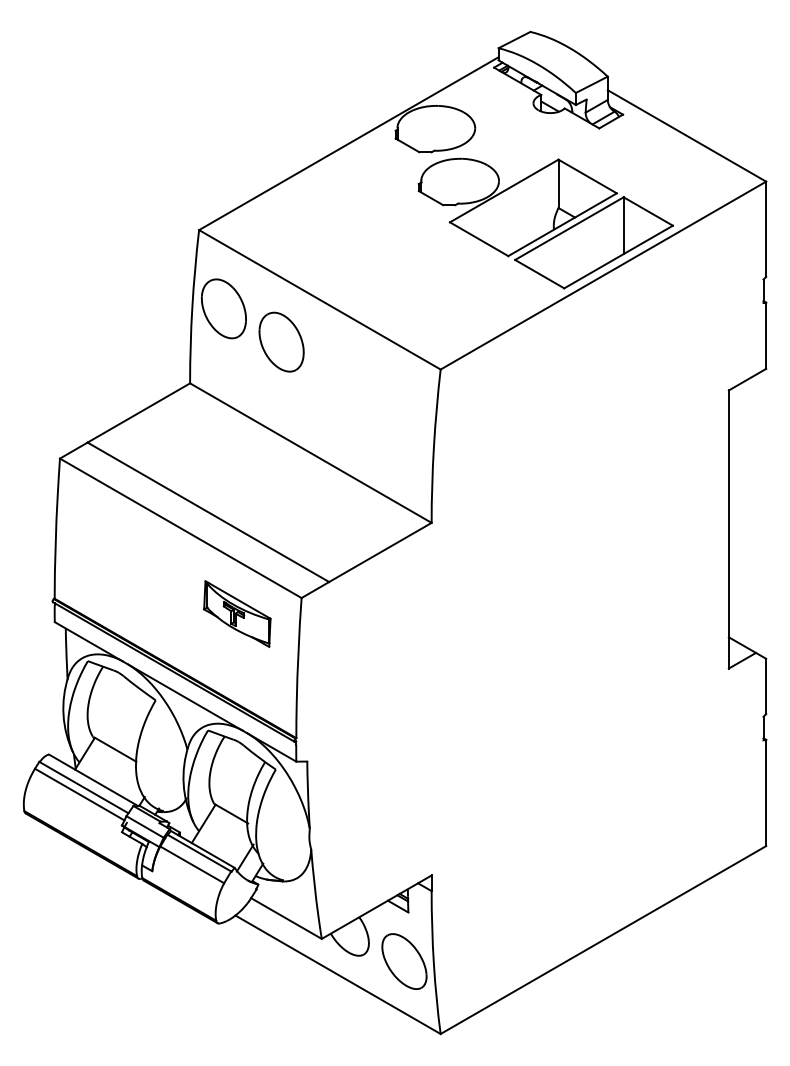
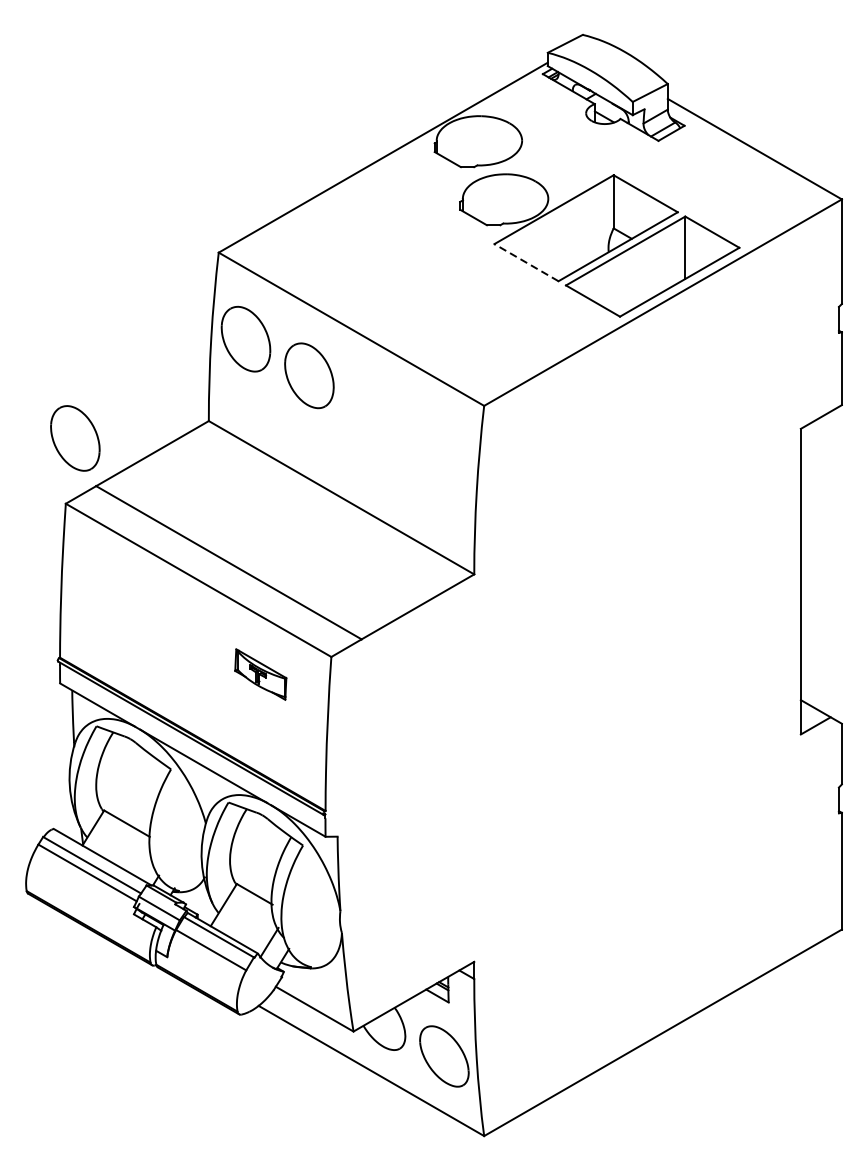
line: (479, 239) -> (526, 262), solid -> dashed
part: (68, 398) -> (75, 437), added
part: (237, 613) -> (260, 673), size x0.7

